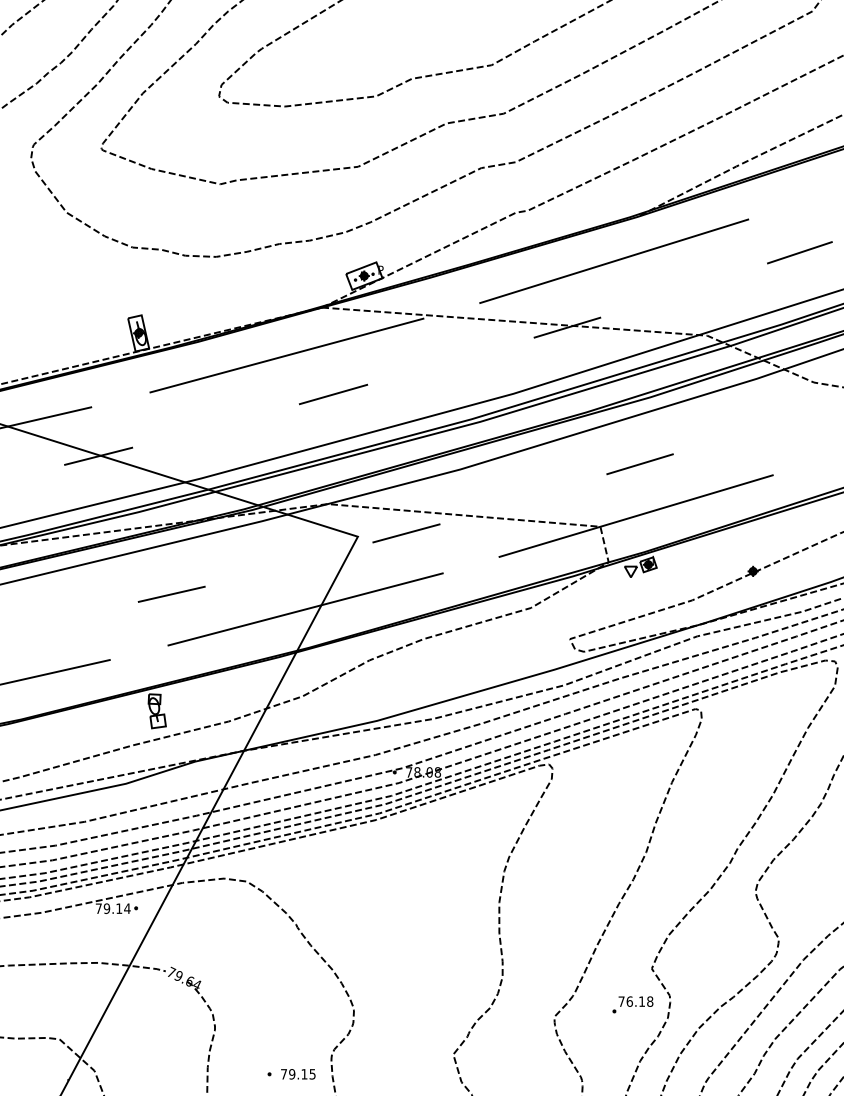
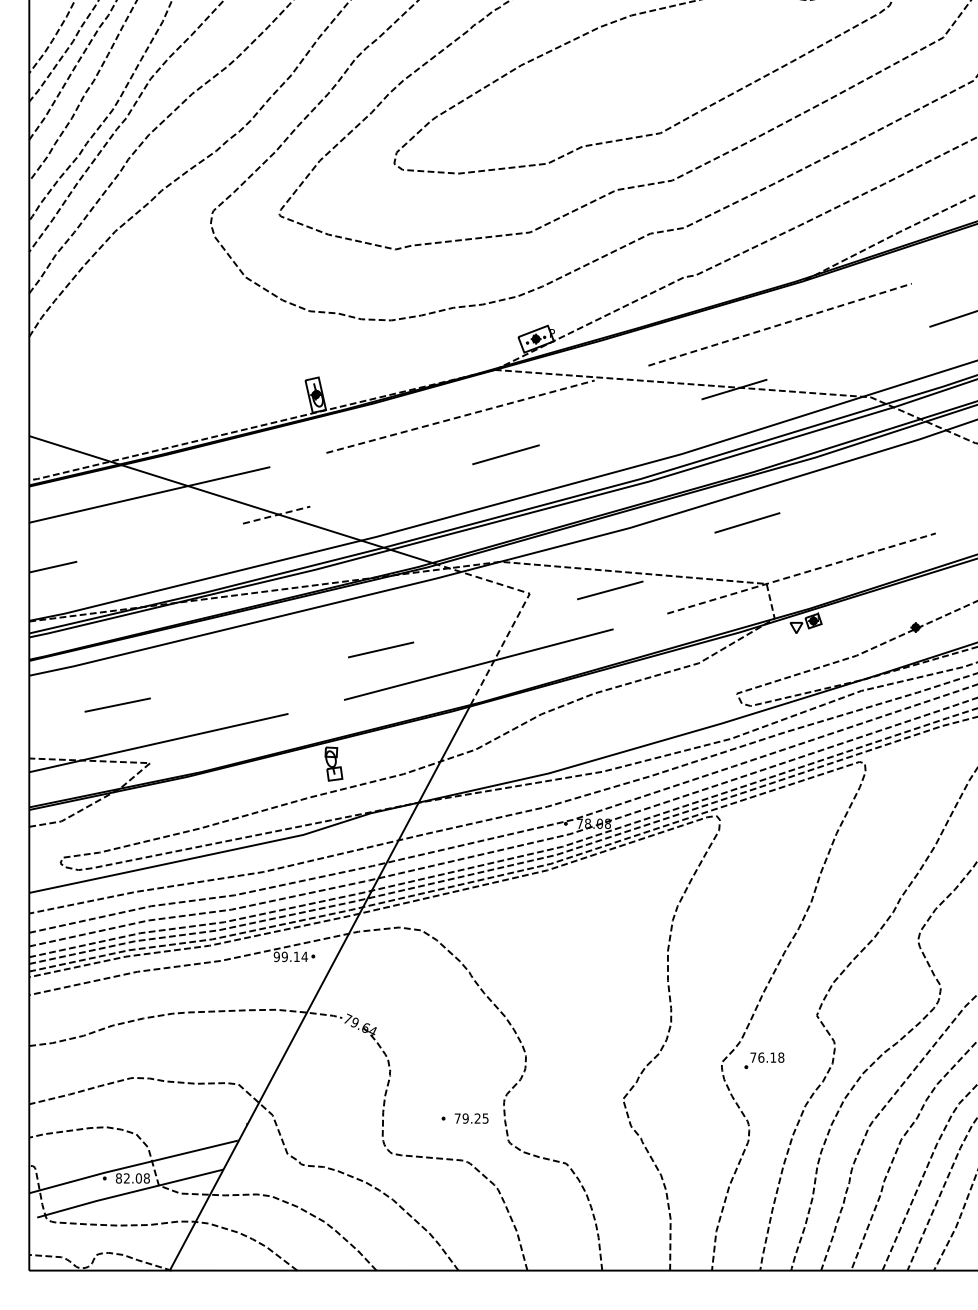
line: (614, 261) -> (780, 324), solid -> dashed
line: (286, 355) -> (460, 416), solid -> dashed
line: (98, 456) -> (276, 515), solid -> dashed
line: (640, 463) -> (747, 522), moved
line: (637, 516) -> (802, 573), solid -> dashed
line: (406, 533) -> (610, 590), moved
line: (351, 548) -> (523, 605), solid -> dashed
line: (172, 593) -> (381, 649), moved
text: (98, 908) -> (276, 956), 79.14 -> 99.14
part: (633, 1004) -> (764, 1060), moved
text: (304, 1074) -> (477, 1118), 79.15 -> 79.25

